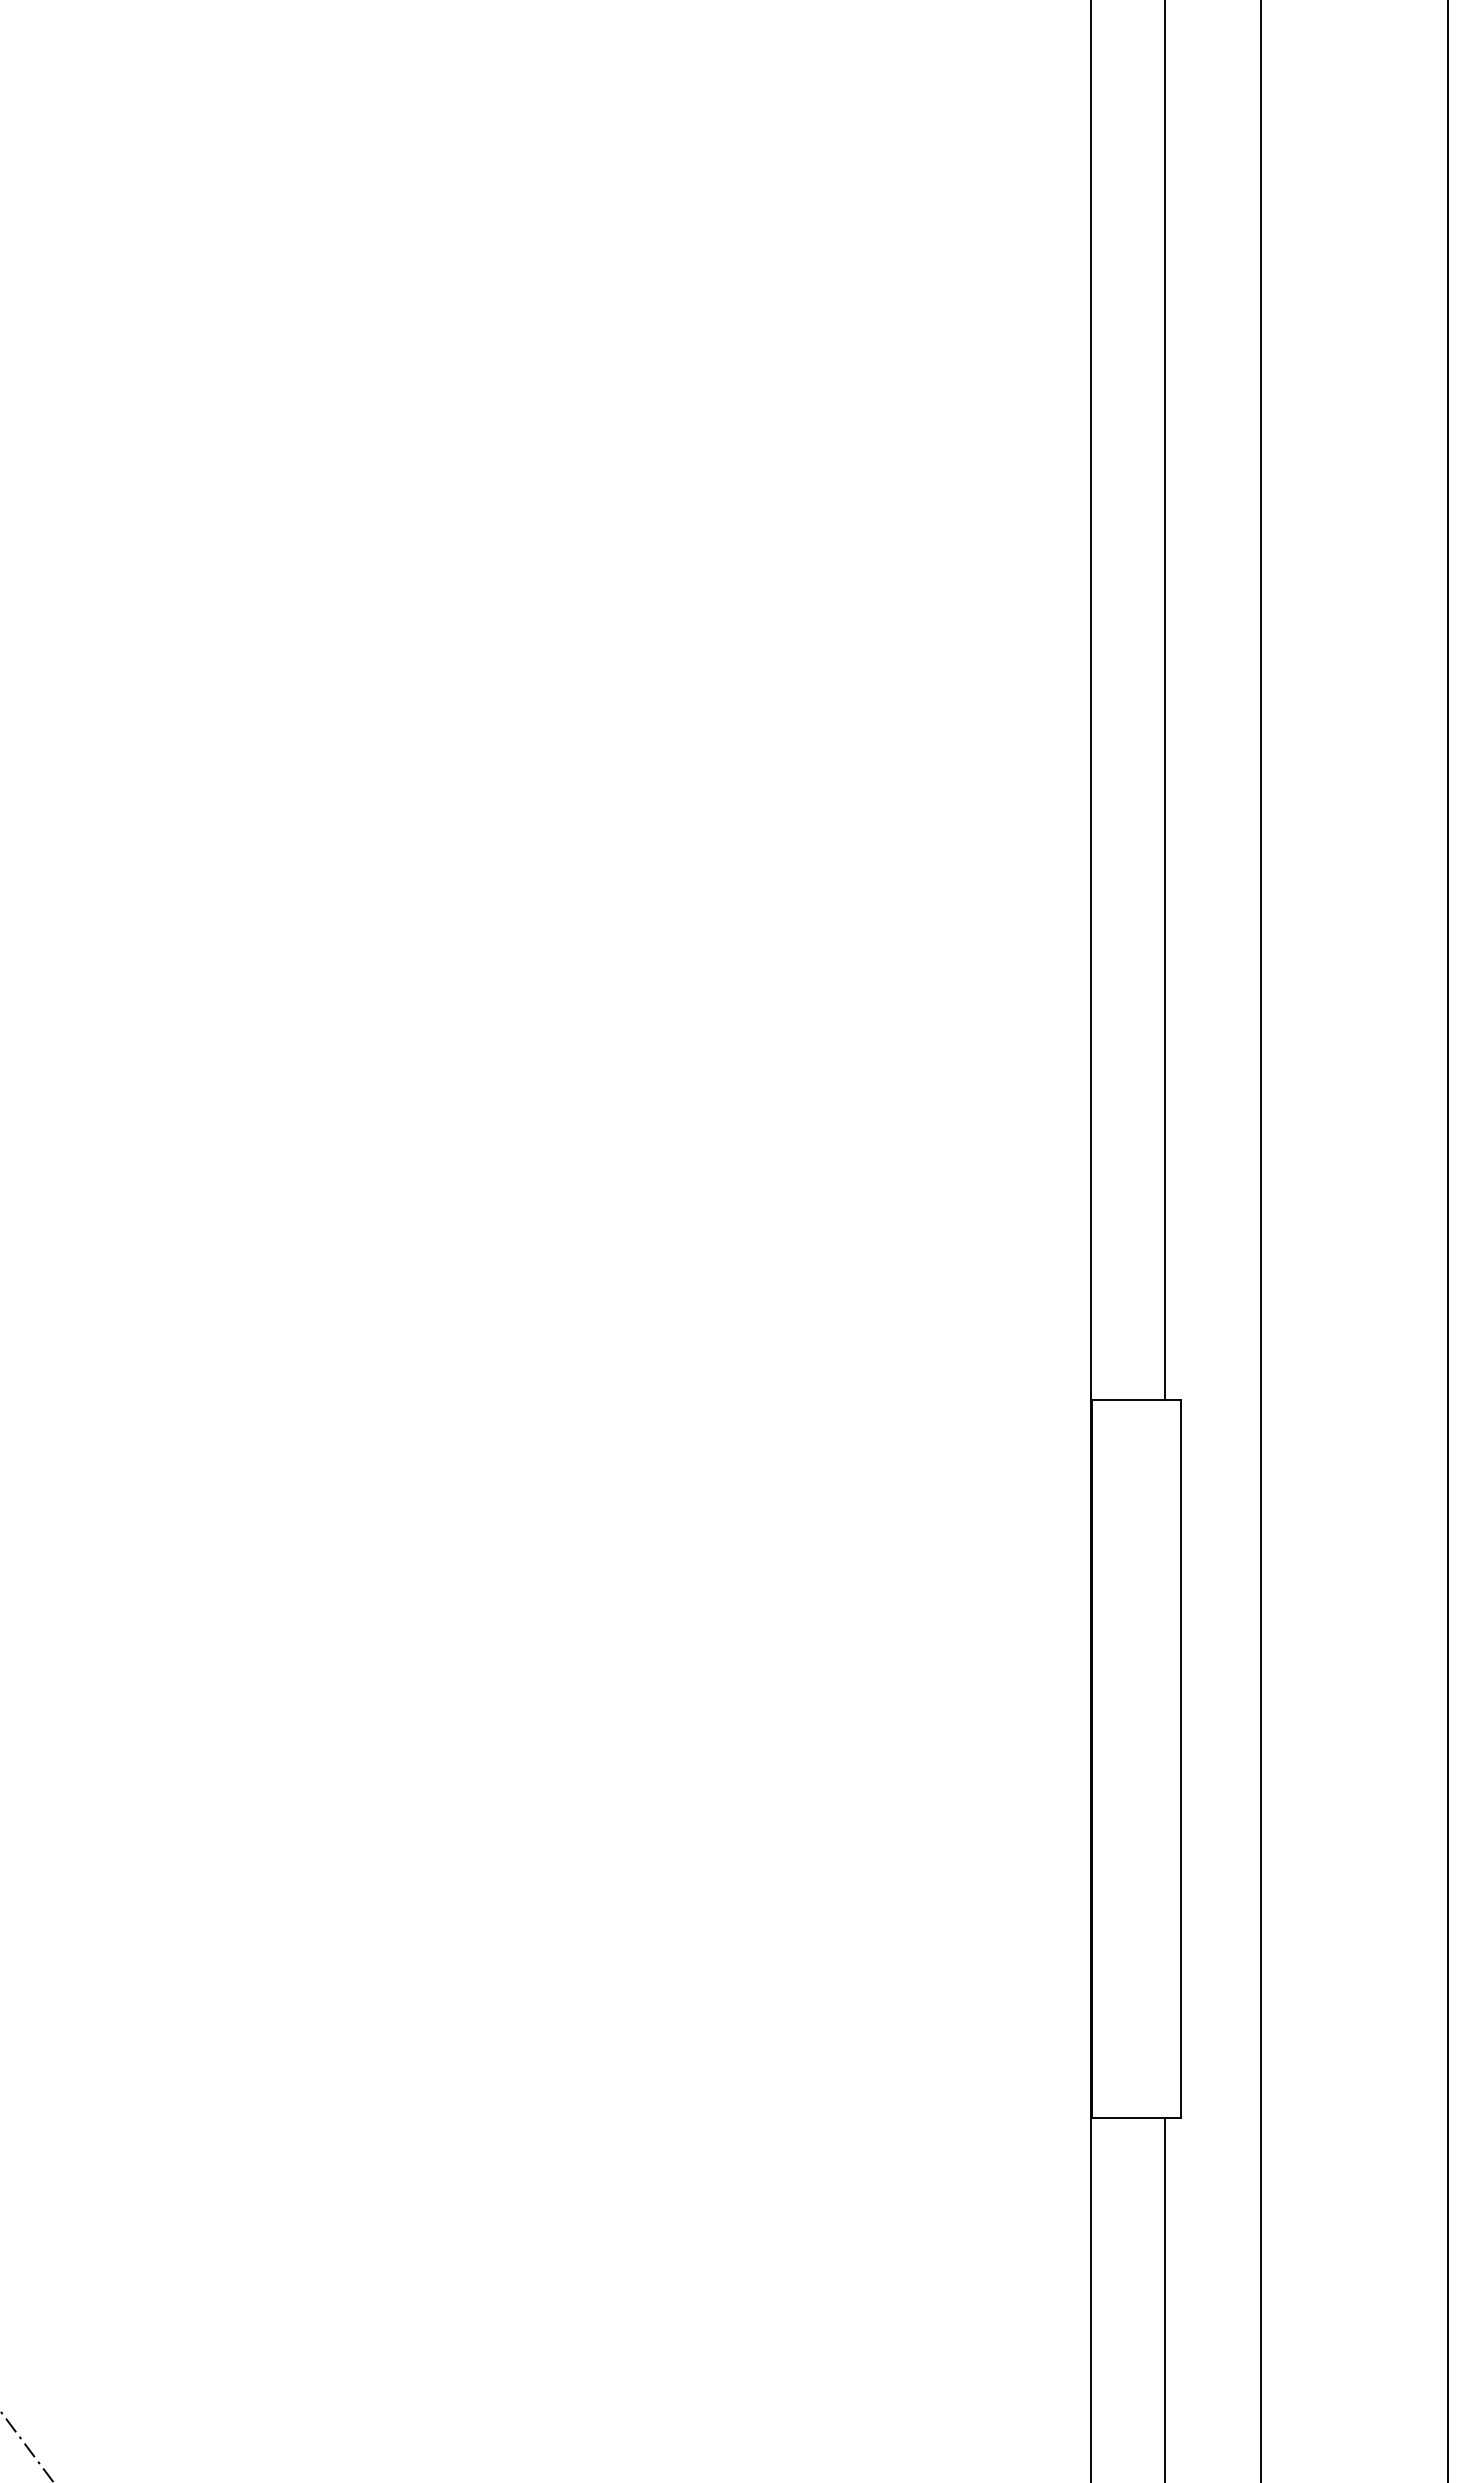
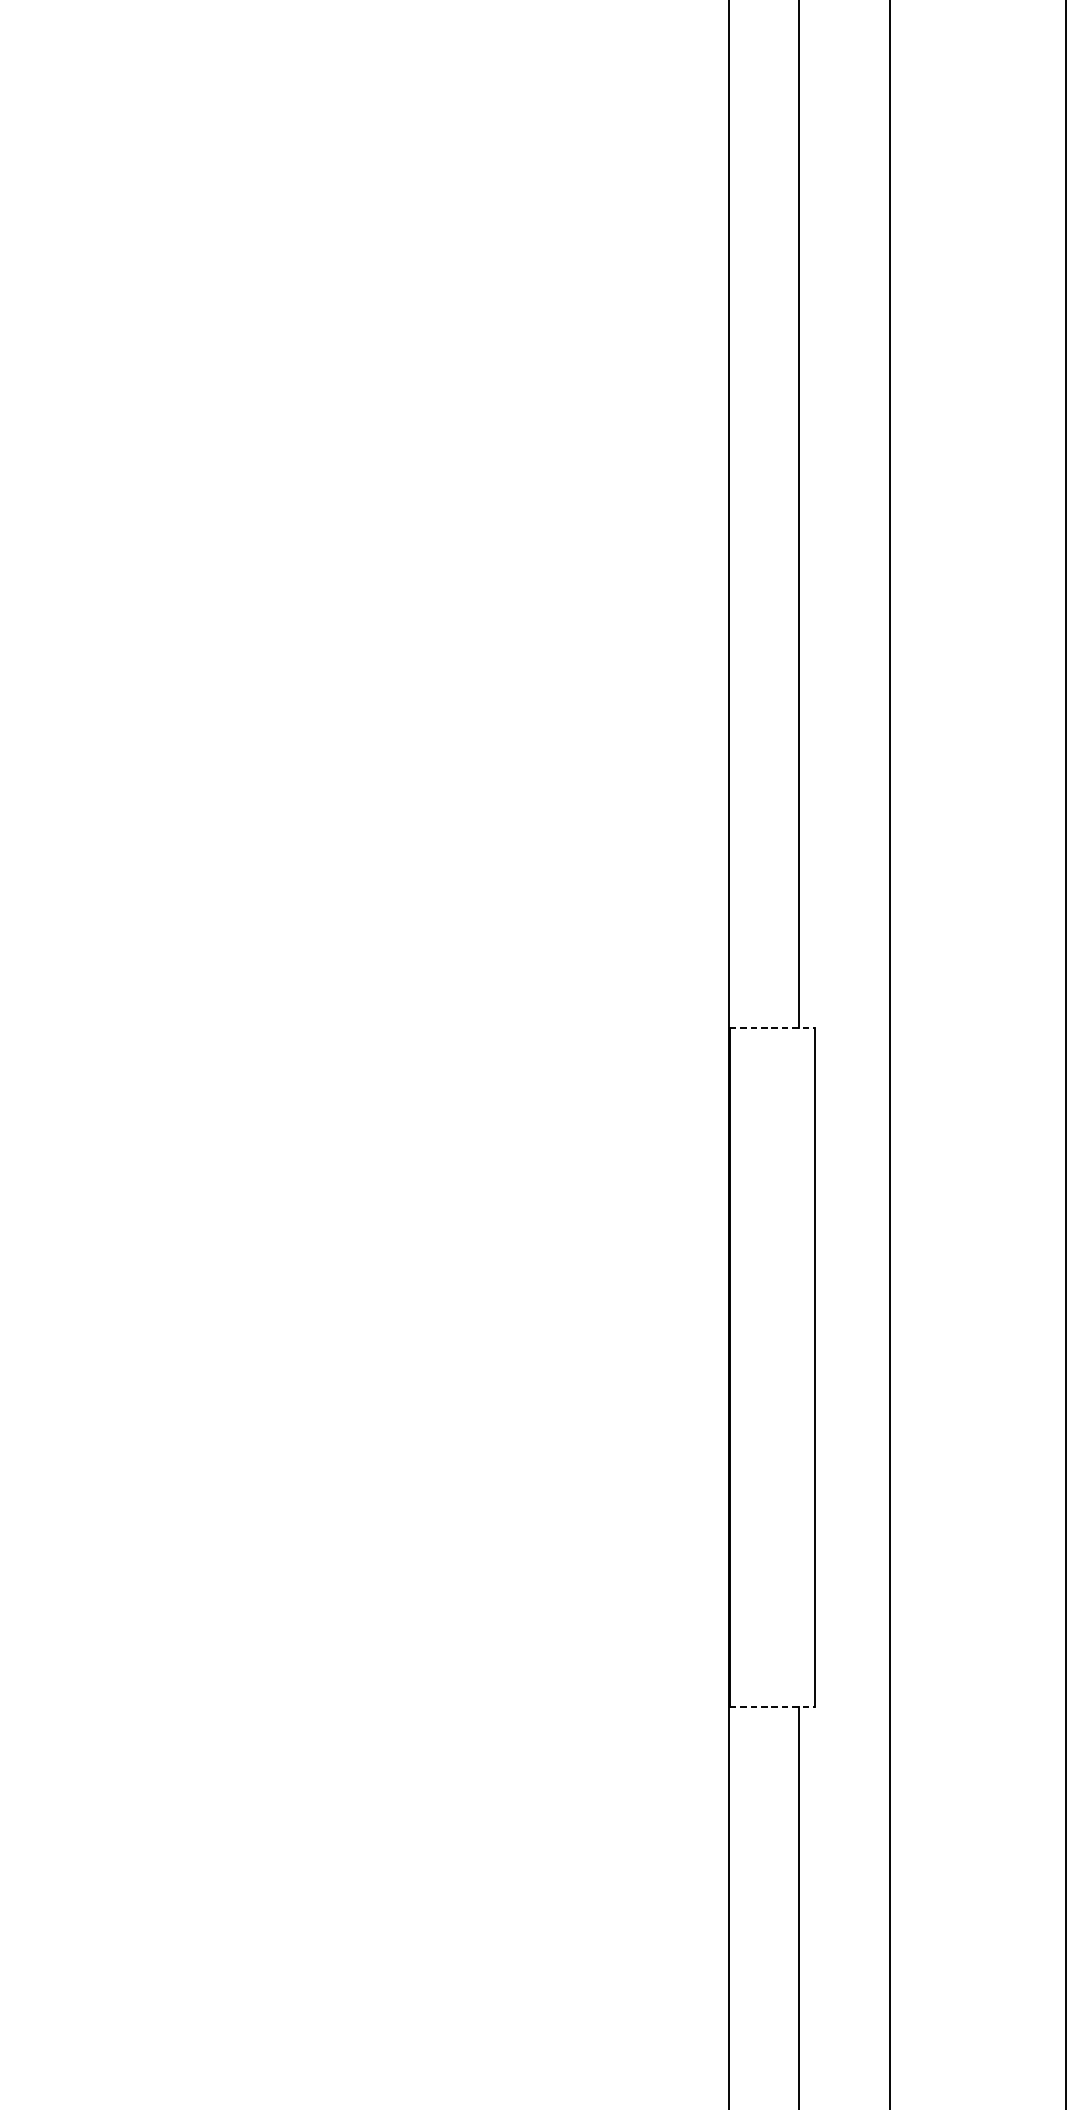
line: (1136, 1399) -> (772, 1027), solid -> dashed
line: (1136, 2118) -> (772, 1707), solid -> dashed

